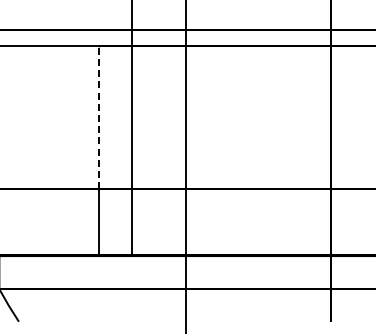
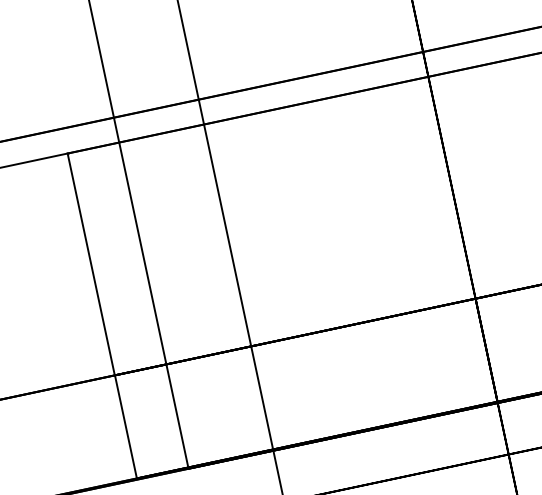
line: (98, 117) -> (90, 264), dashed -> solid

